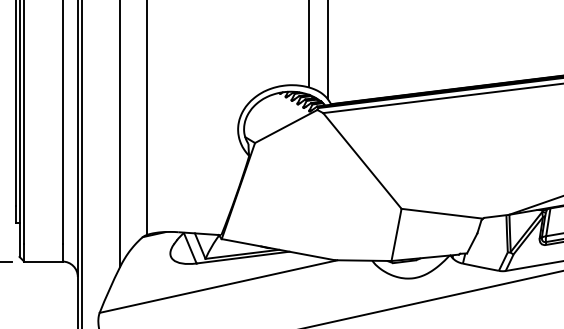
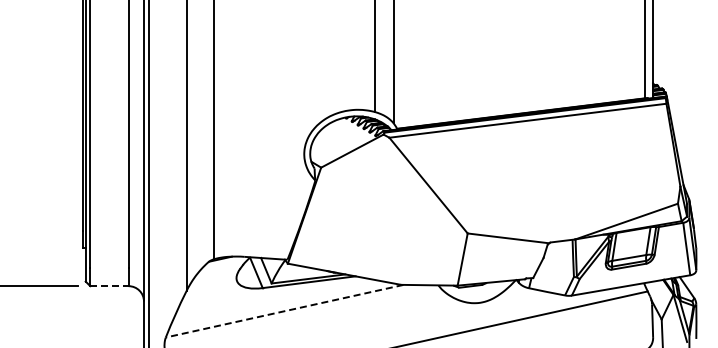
line: (43, 261) -> (109, 286), solid -> dashed
line: (218, 286) -> (284, 311), solid -> dashed

